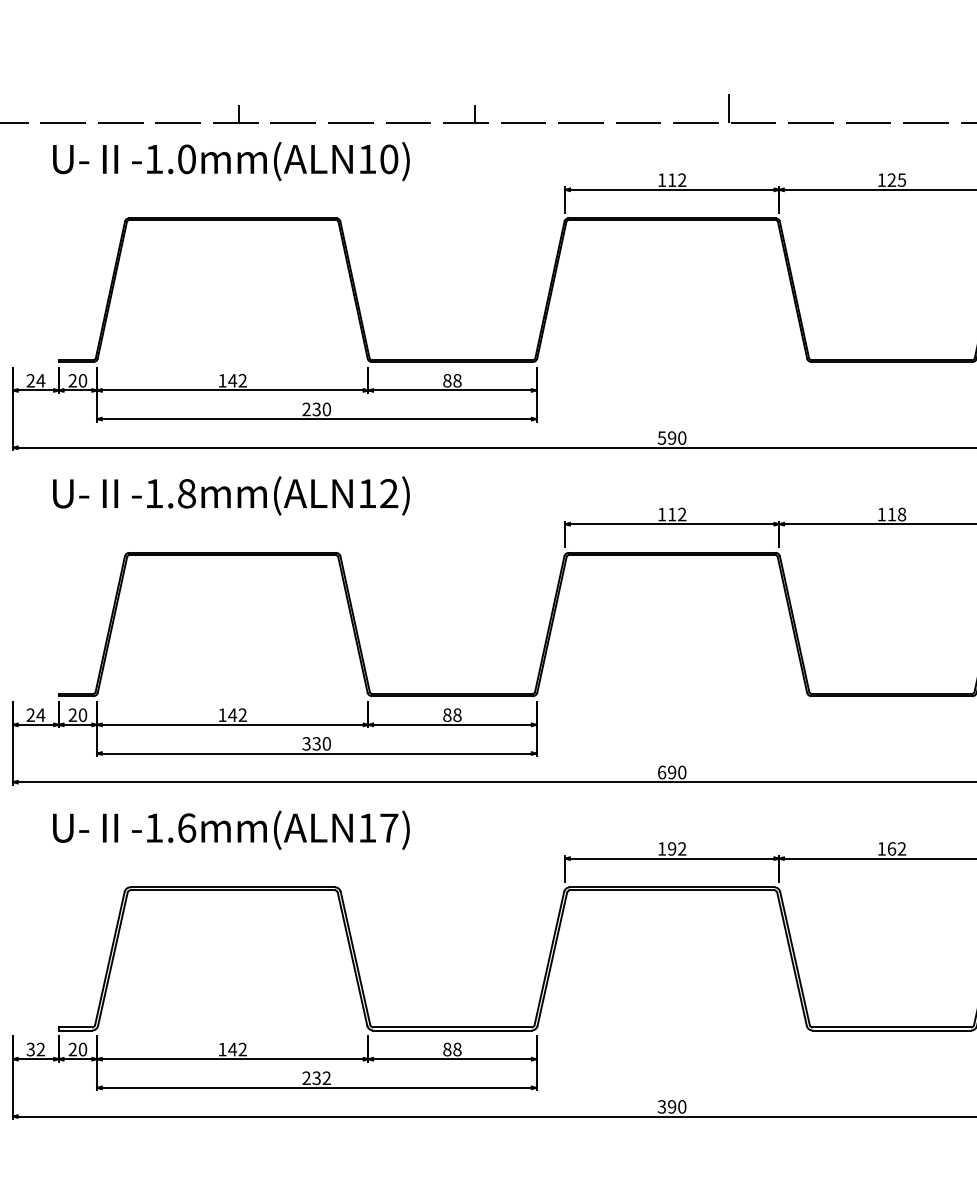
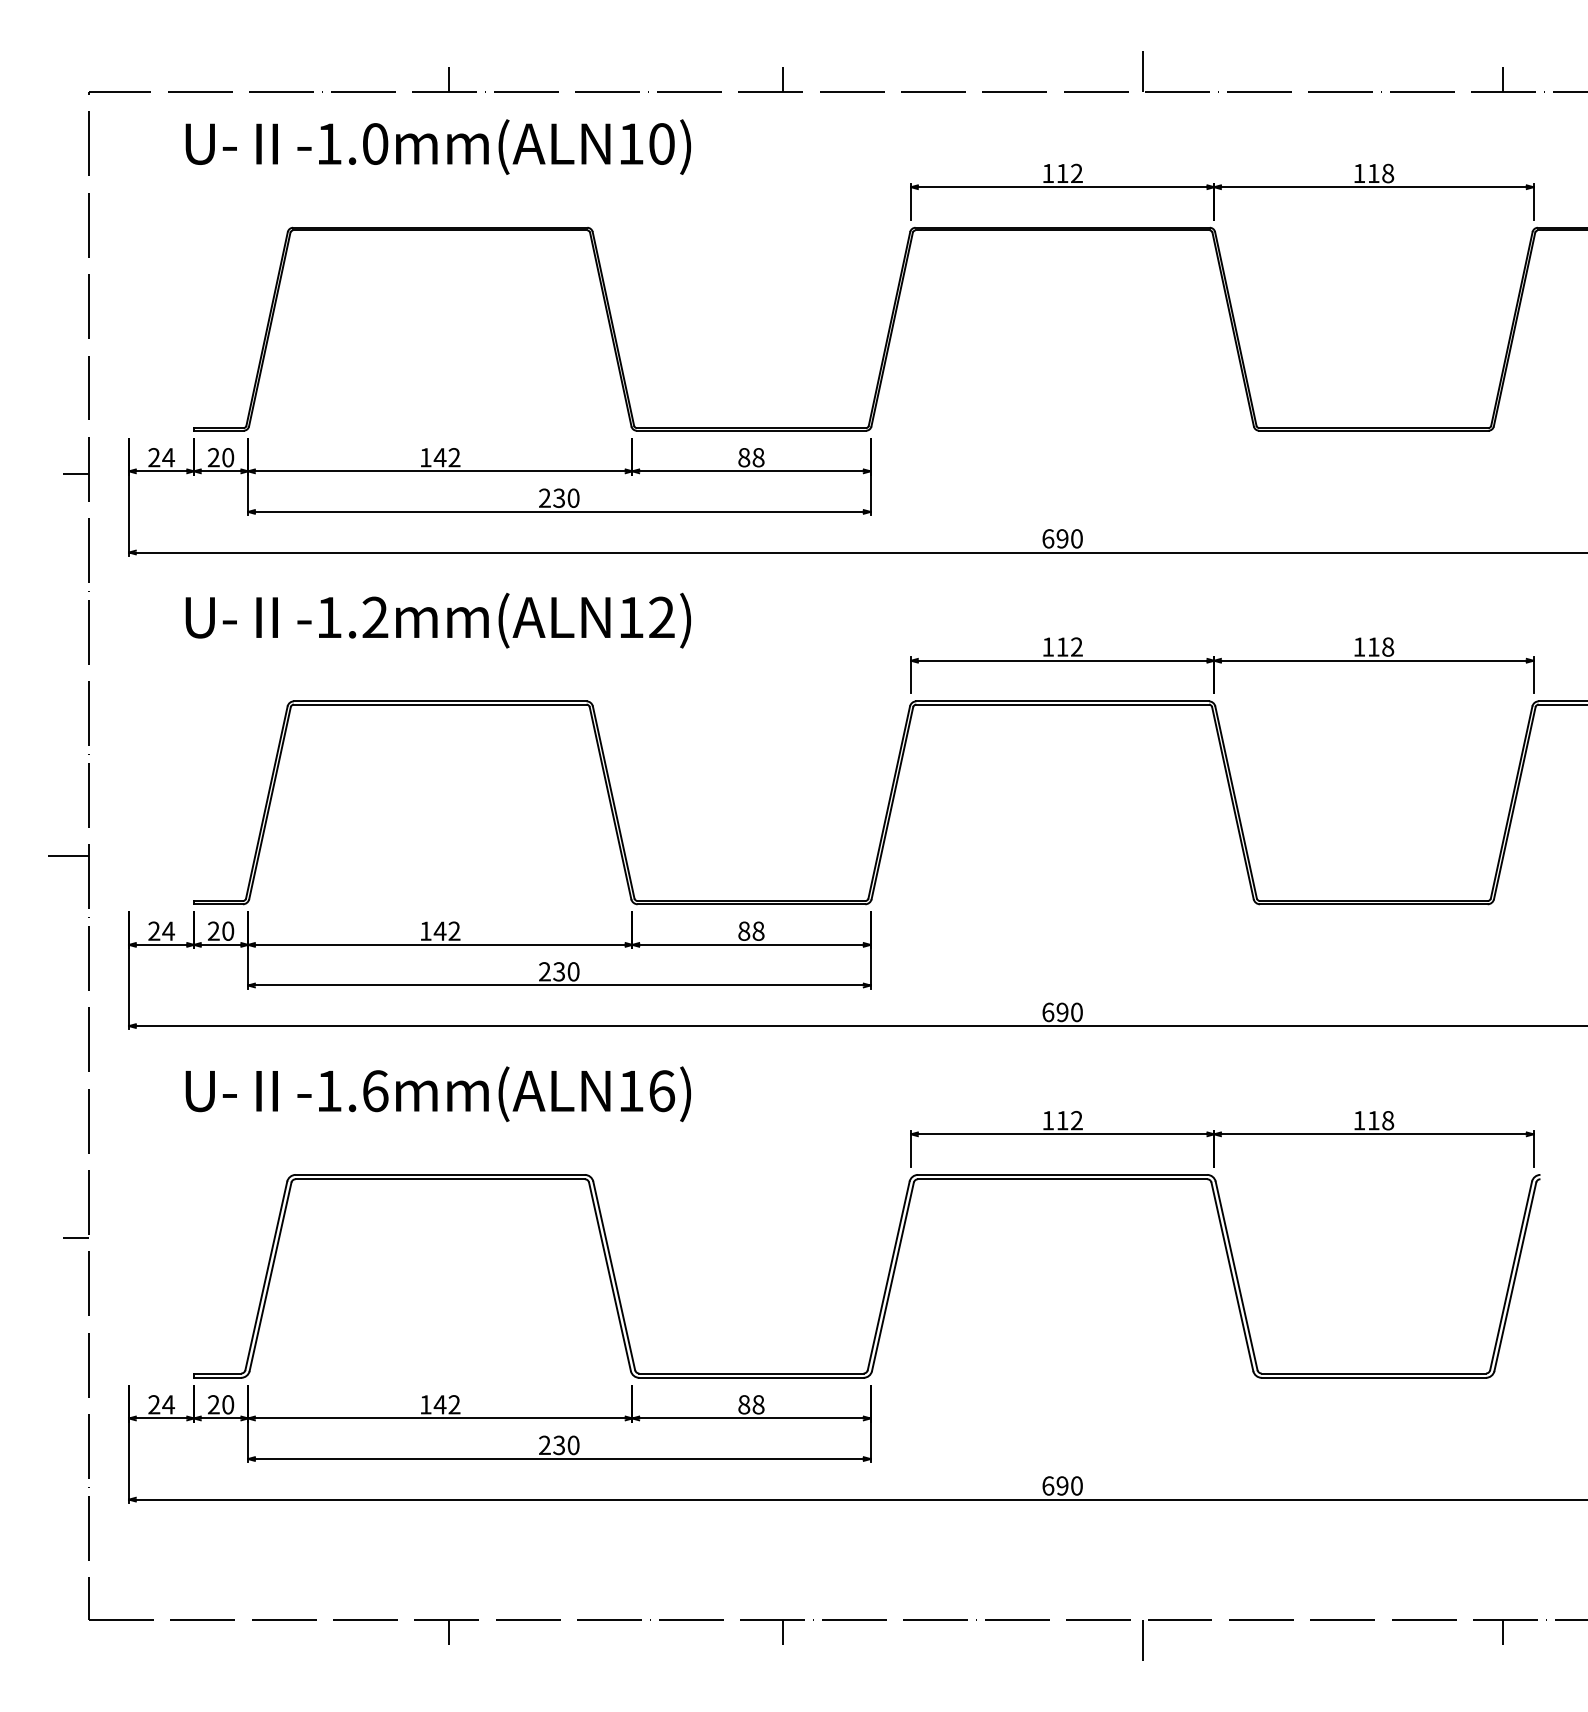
text: (896, 180) -> (1380, 173), 125 -> 118
text: (662, 437) -> (1048, 538), 590 -> 690
text: (186, 493) -> (375, 617), -1.8mm(ALN12) -> -1.2mm(ALN12)
text: (306, 743) -> (544, 971), 330 -> 230
text: (389, 828) -> (662, 1091), -1.6mm(ALN17) -> -1.6mm(ALN16)
text: (672, 848) -> (1062, 1120), 192 -> 112
text: (897, 848) -> (1381, 1120), 162 -> 118
text: (35, 1049) -> (161, 1404), 32 -> 24
text: (326, 1078) -> (573, 1445), 232 -> 230
text: (662, 1106) -> (1048, 1485), 390 -> 690

